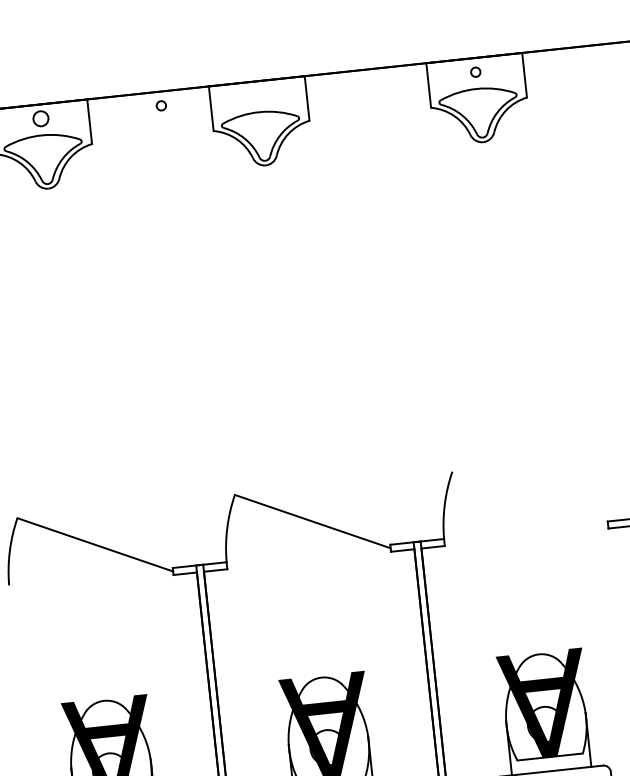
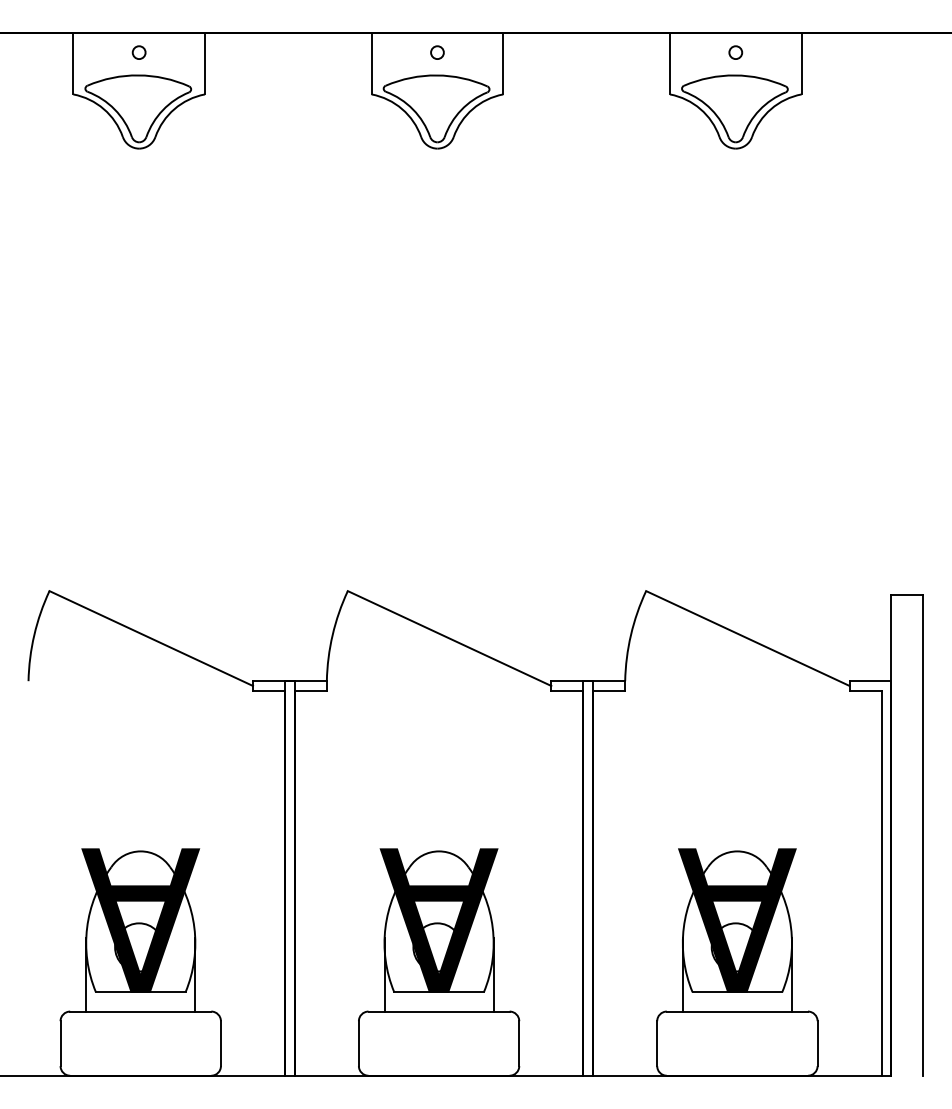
circle: (161, 105) -> (437, 52), moved
circle: (40, 118) -> (138, 52), size x0.62
line: (529, 498) -> (747, 638), added

